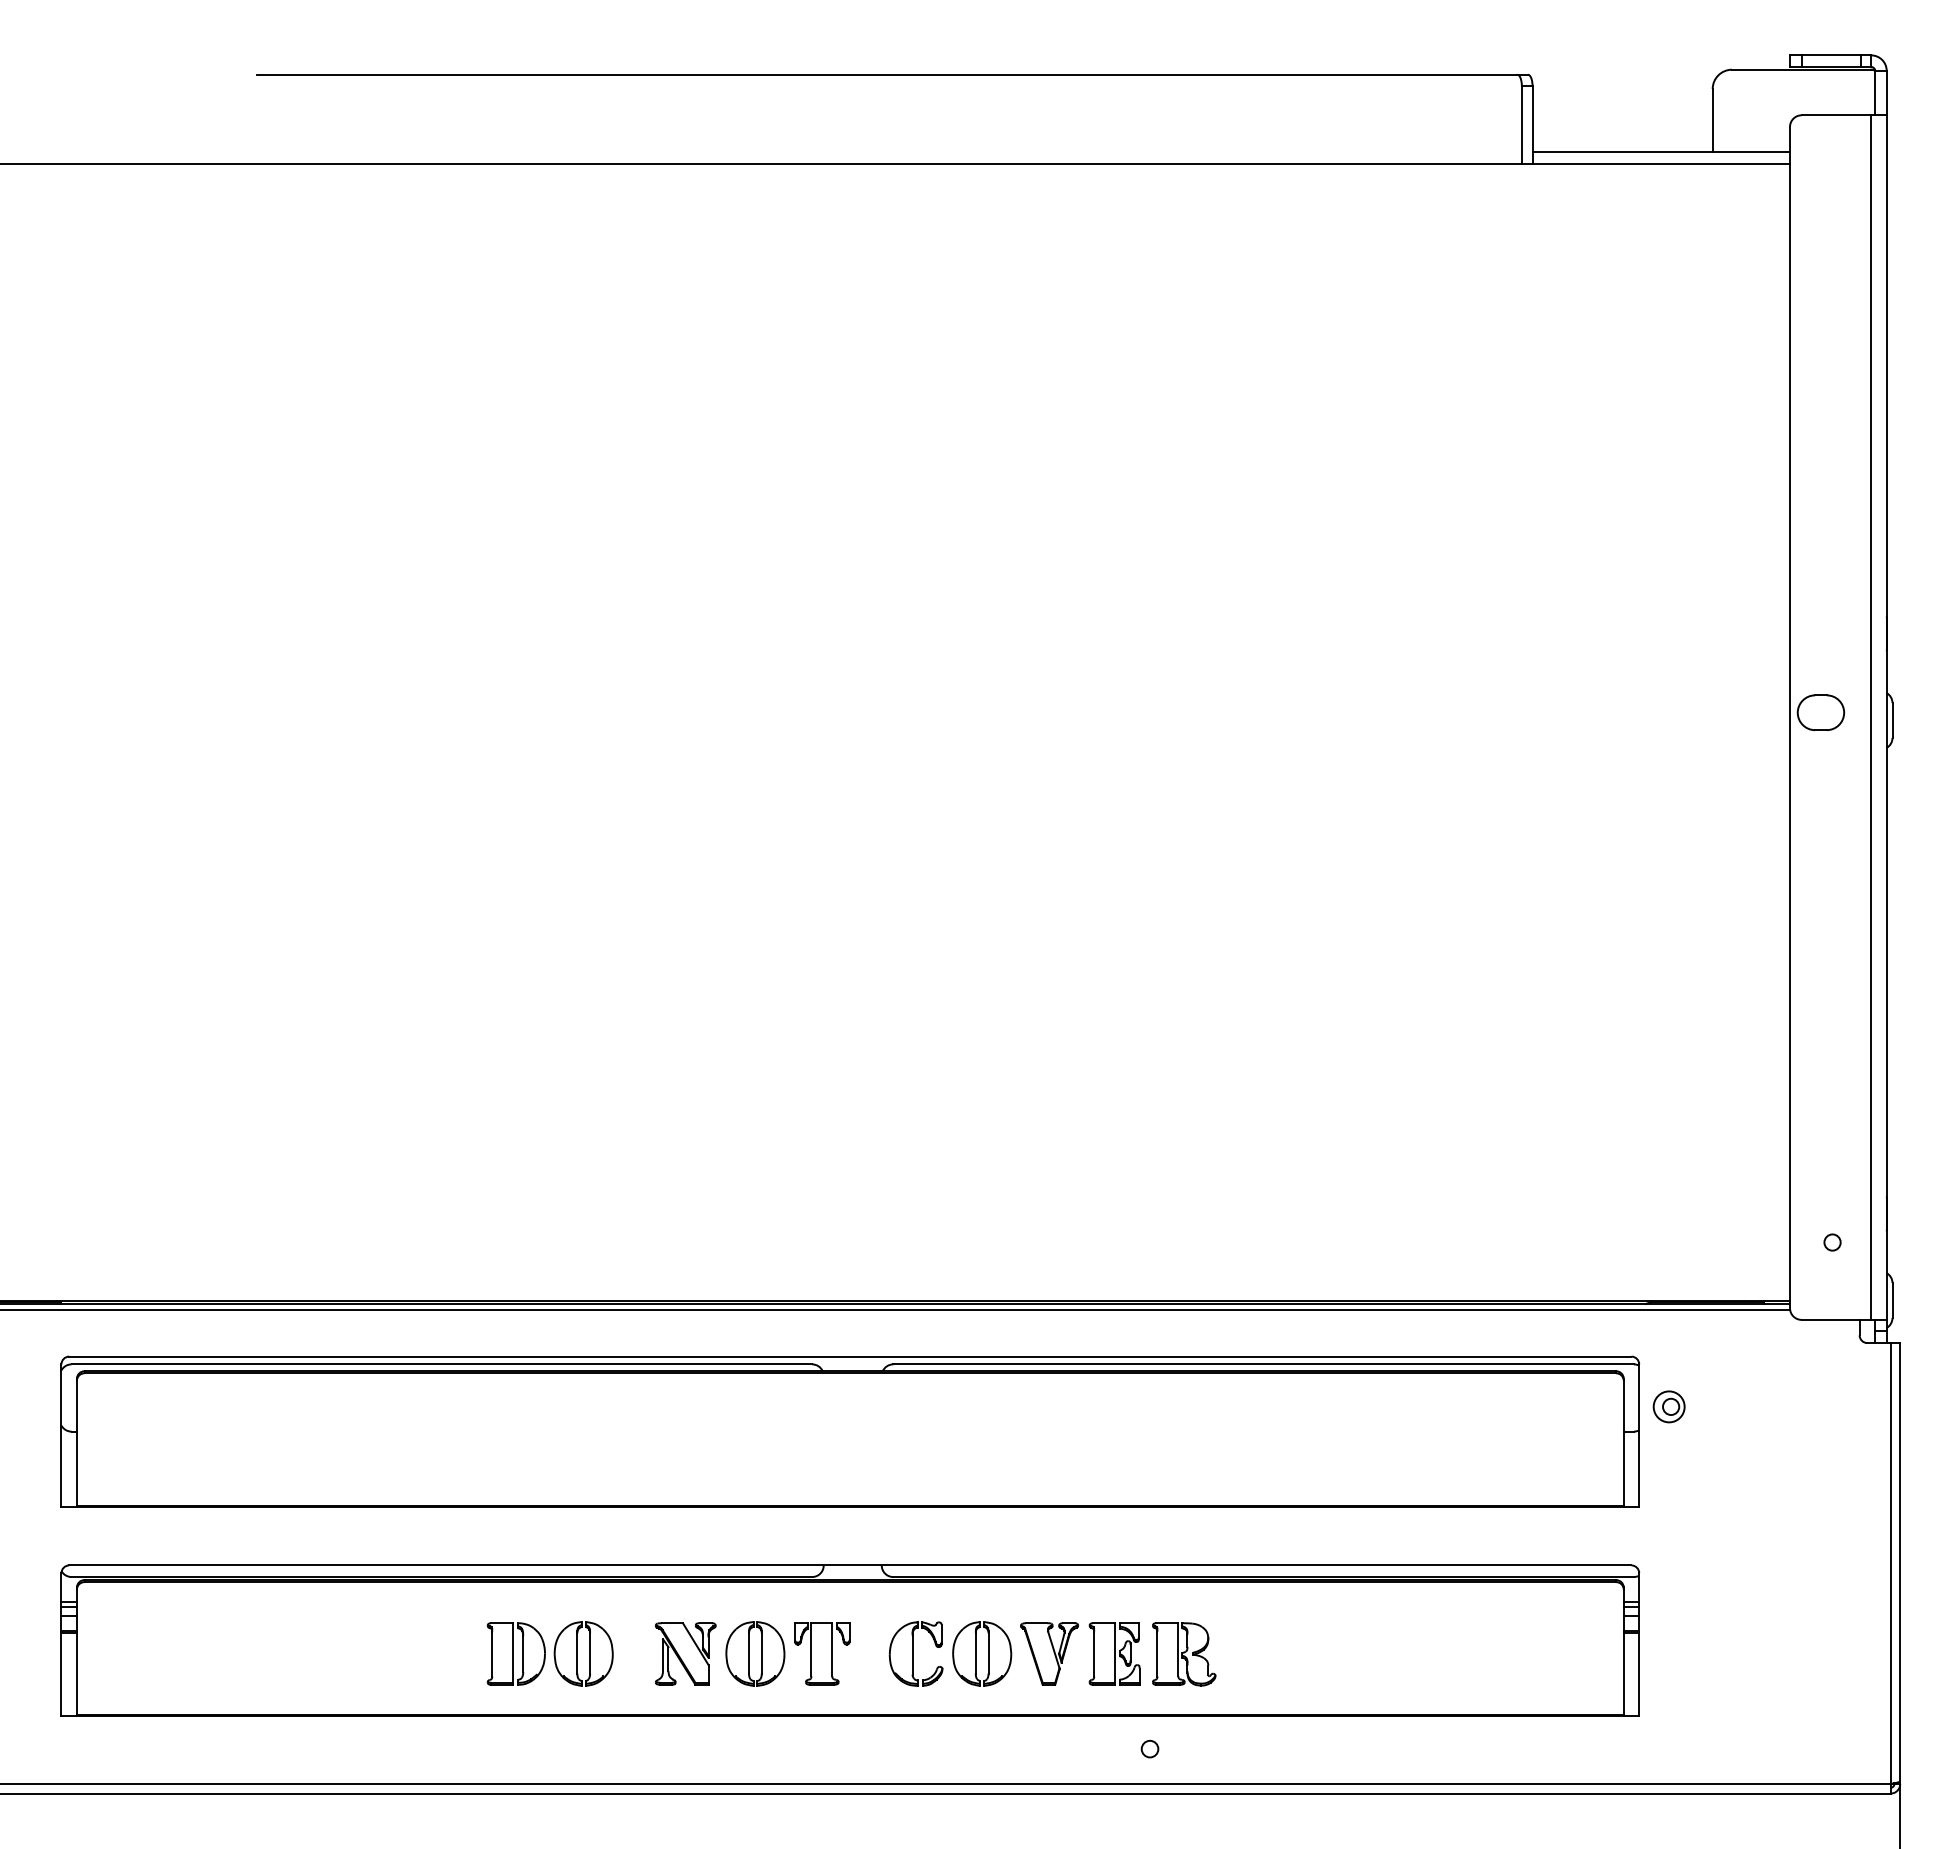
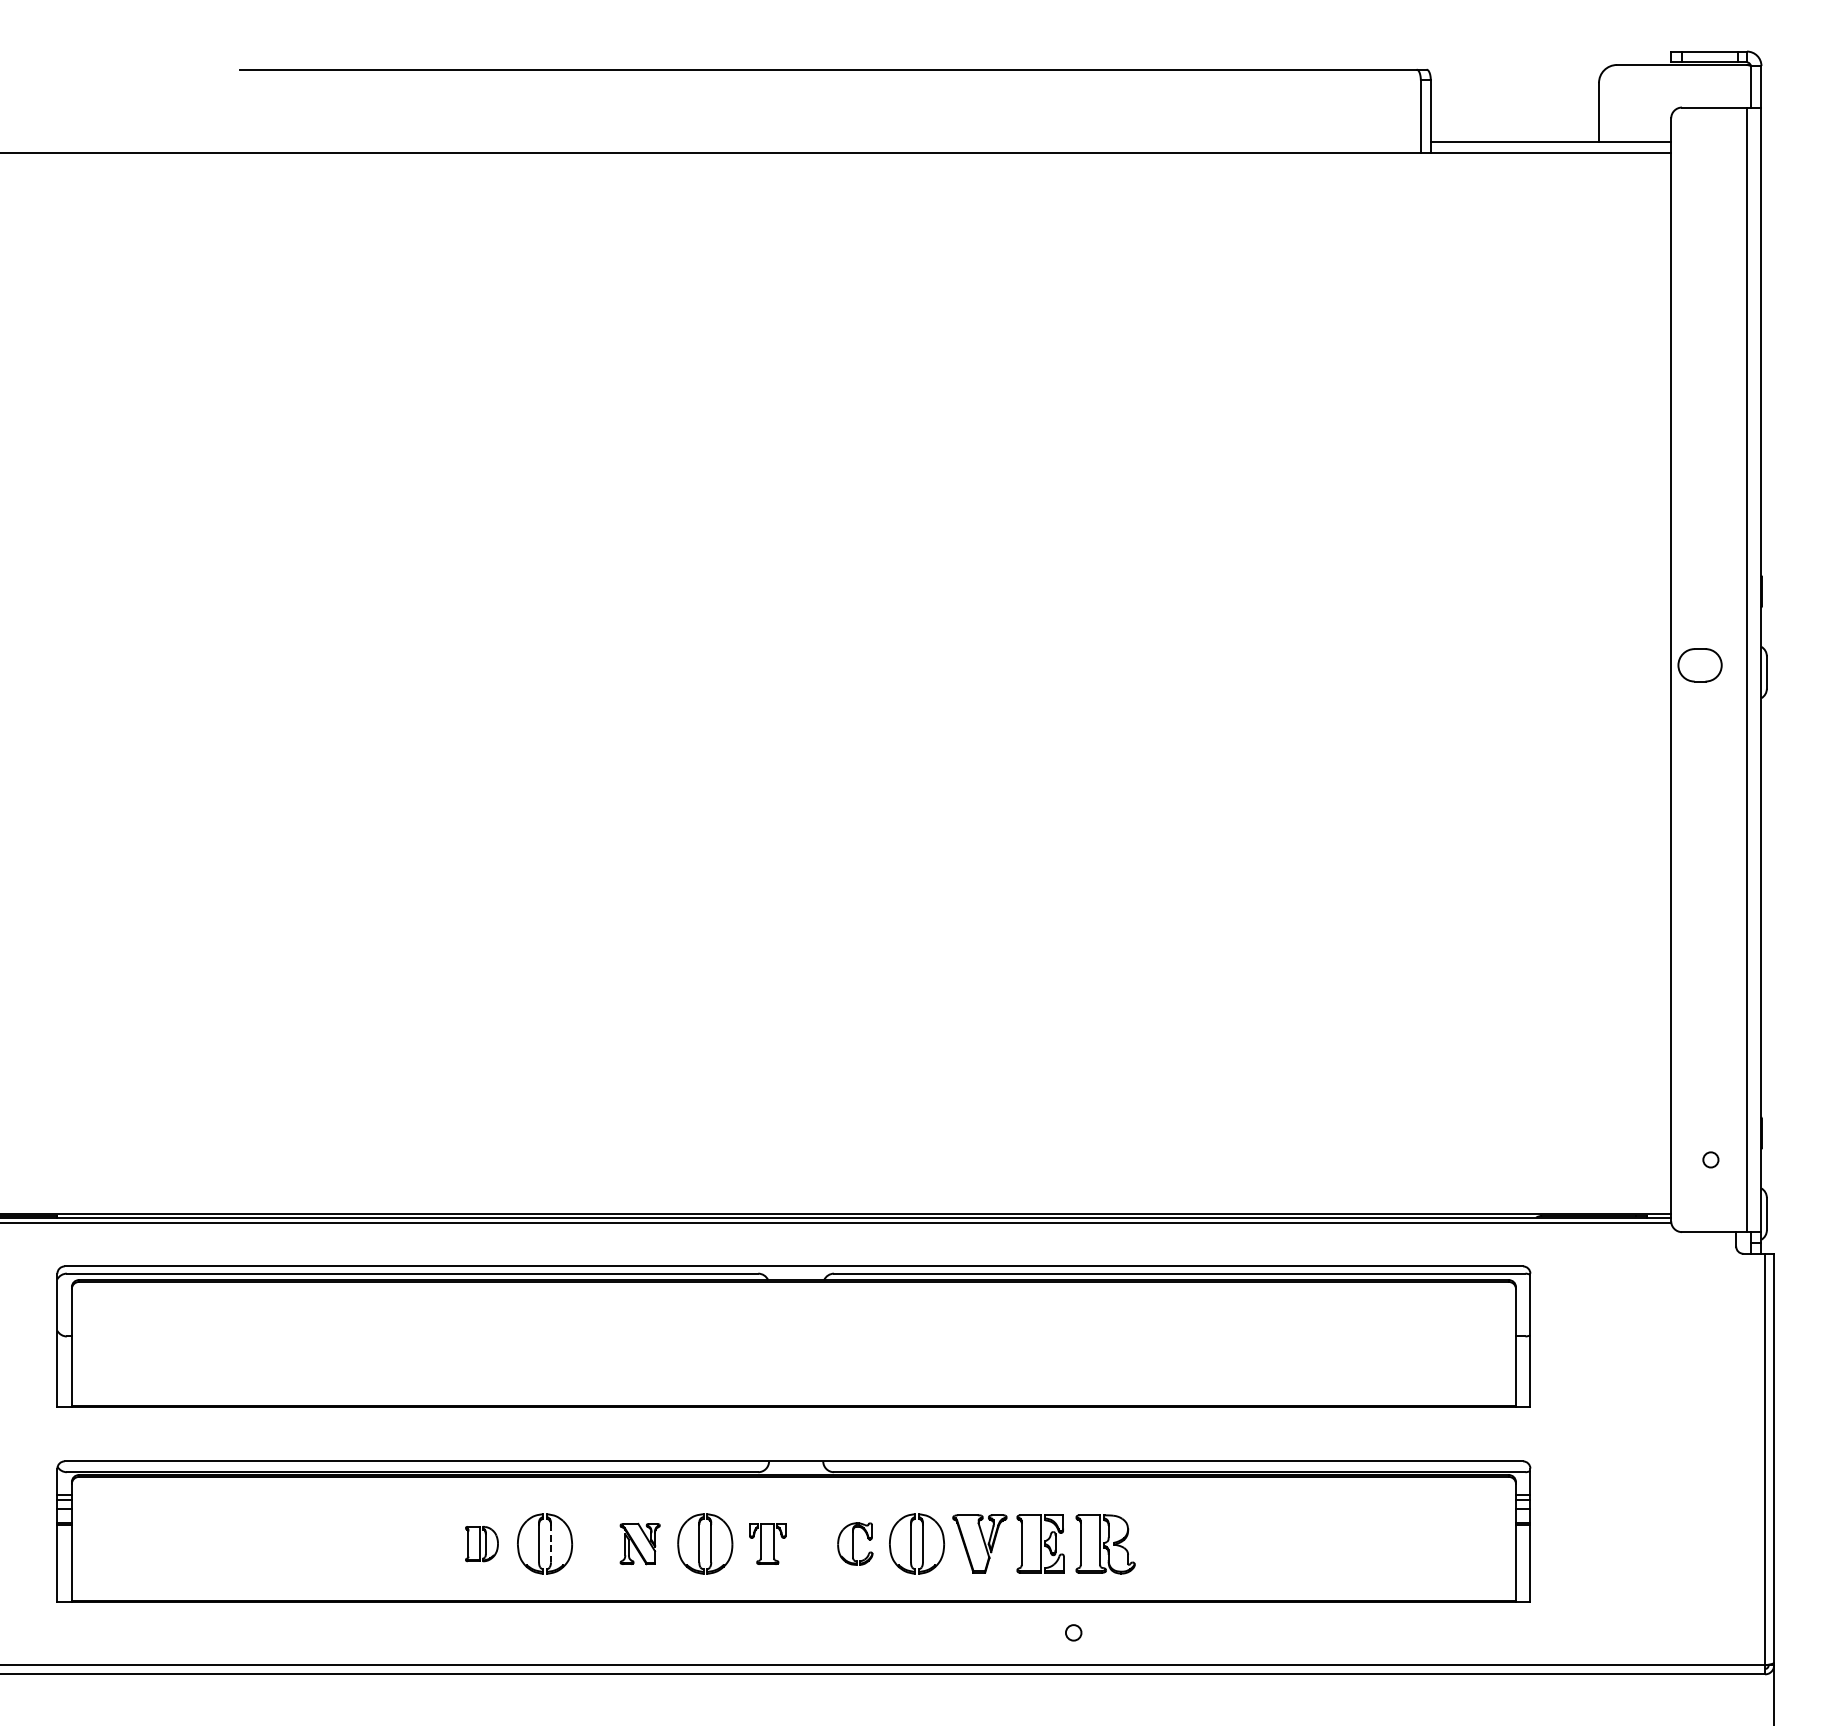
part: (1668, 1406) -> (1557, 1312), removed
line: (590, 1652) -> (551, 1542), solid -> dashed
part: (515, 1653) -> (481, 1543), size x0.6
part: (685, 1653) -> (640, 1543), size x0.7
part: (822, 1653) -> (767, 1543), size x0.7
part: (915, 1653) -> (854, 1543), size x0.7

